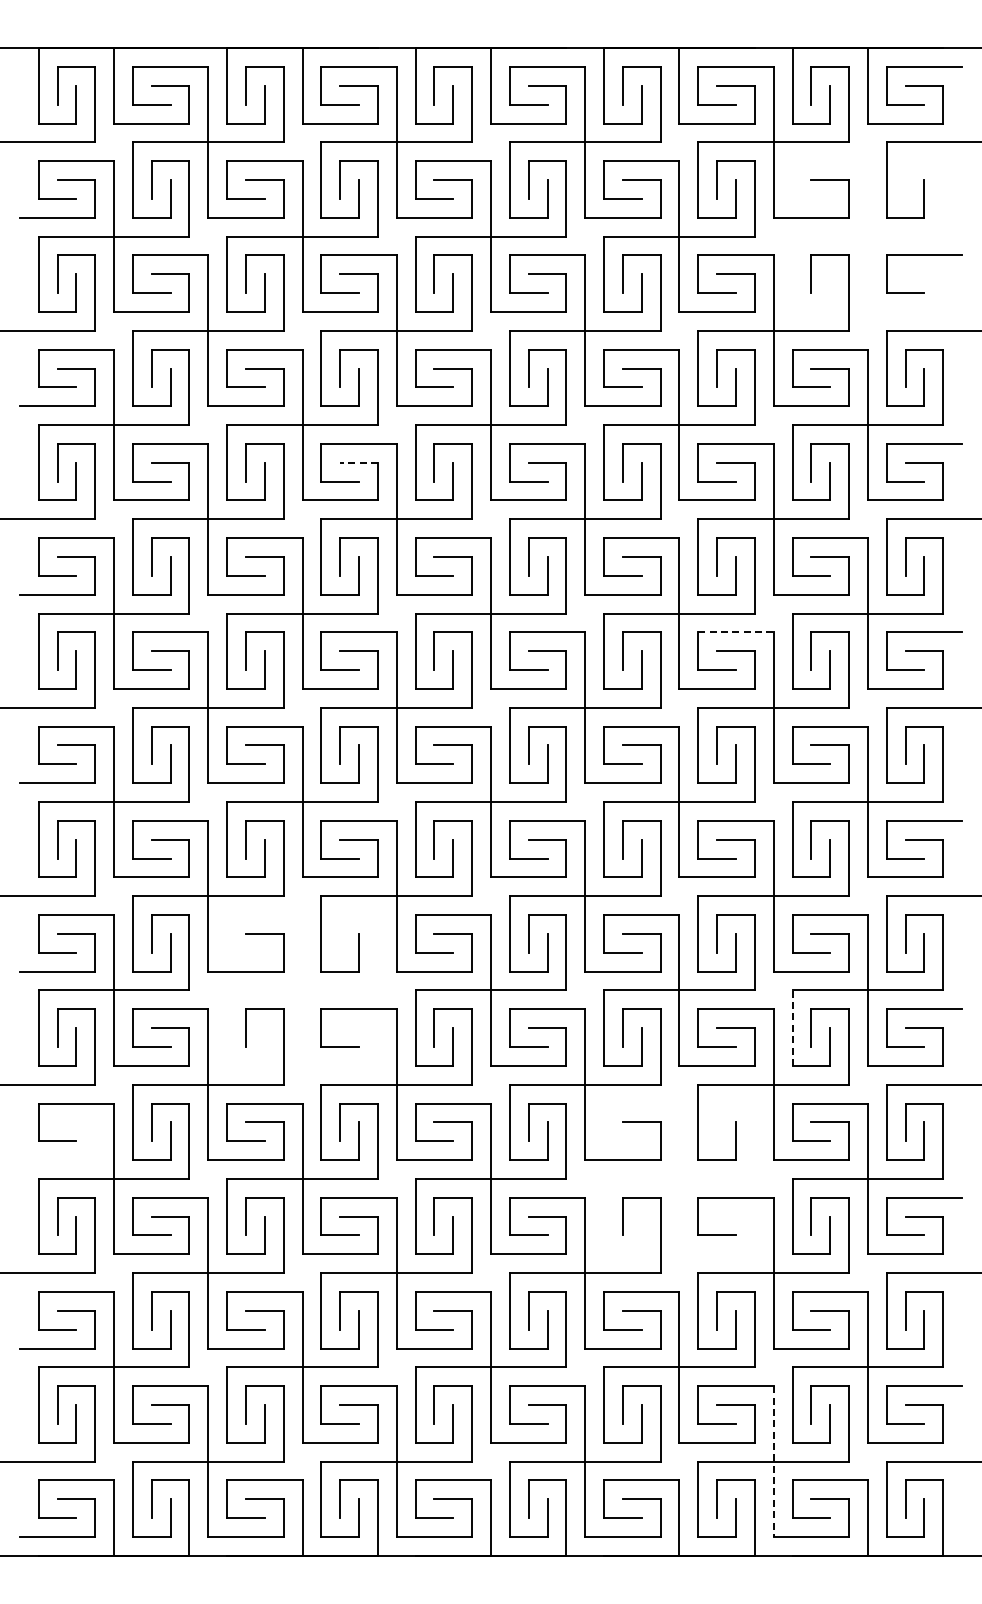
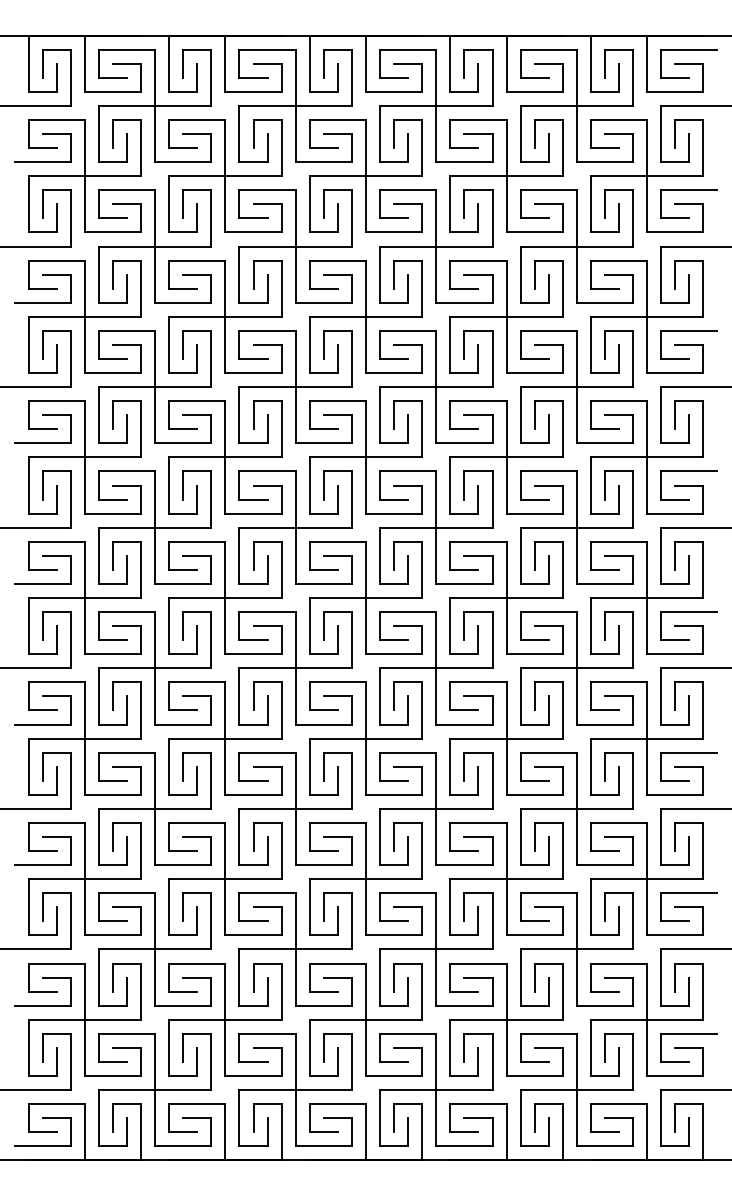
part: (867, 236) -> (646, 176), added
line: (359, 462) -> (267, 344), dashed -> solid
line: (736, 632) -> (549, 471), dashed -> solid
part: (302, 990) -> (225, 738), added
line: (792, 1028) -> (590, 766), dashed -> solid
part: (57, 1122) -> (42, 837), added
part: (679, 1178) -> (506, 878), added
line: (773, 1462) -> (576, 1090), dashed -> solid

